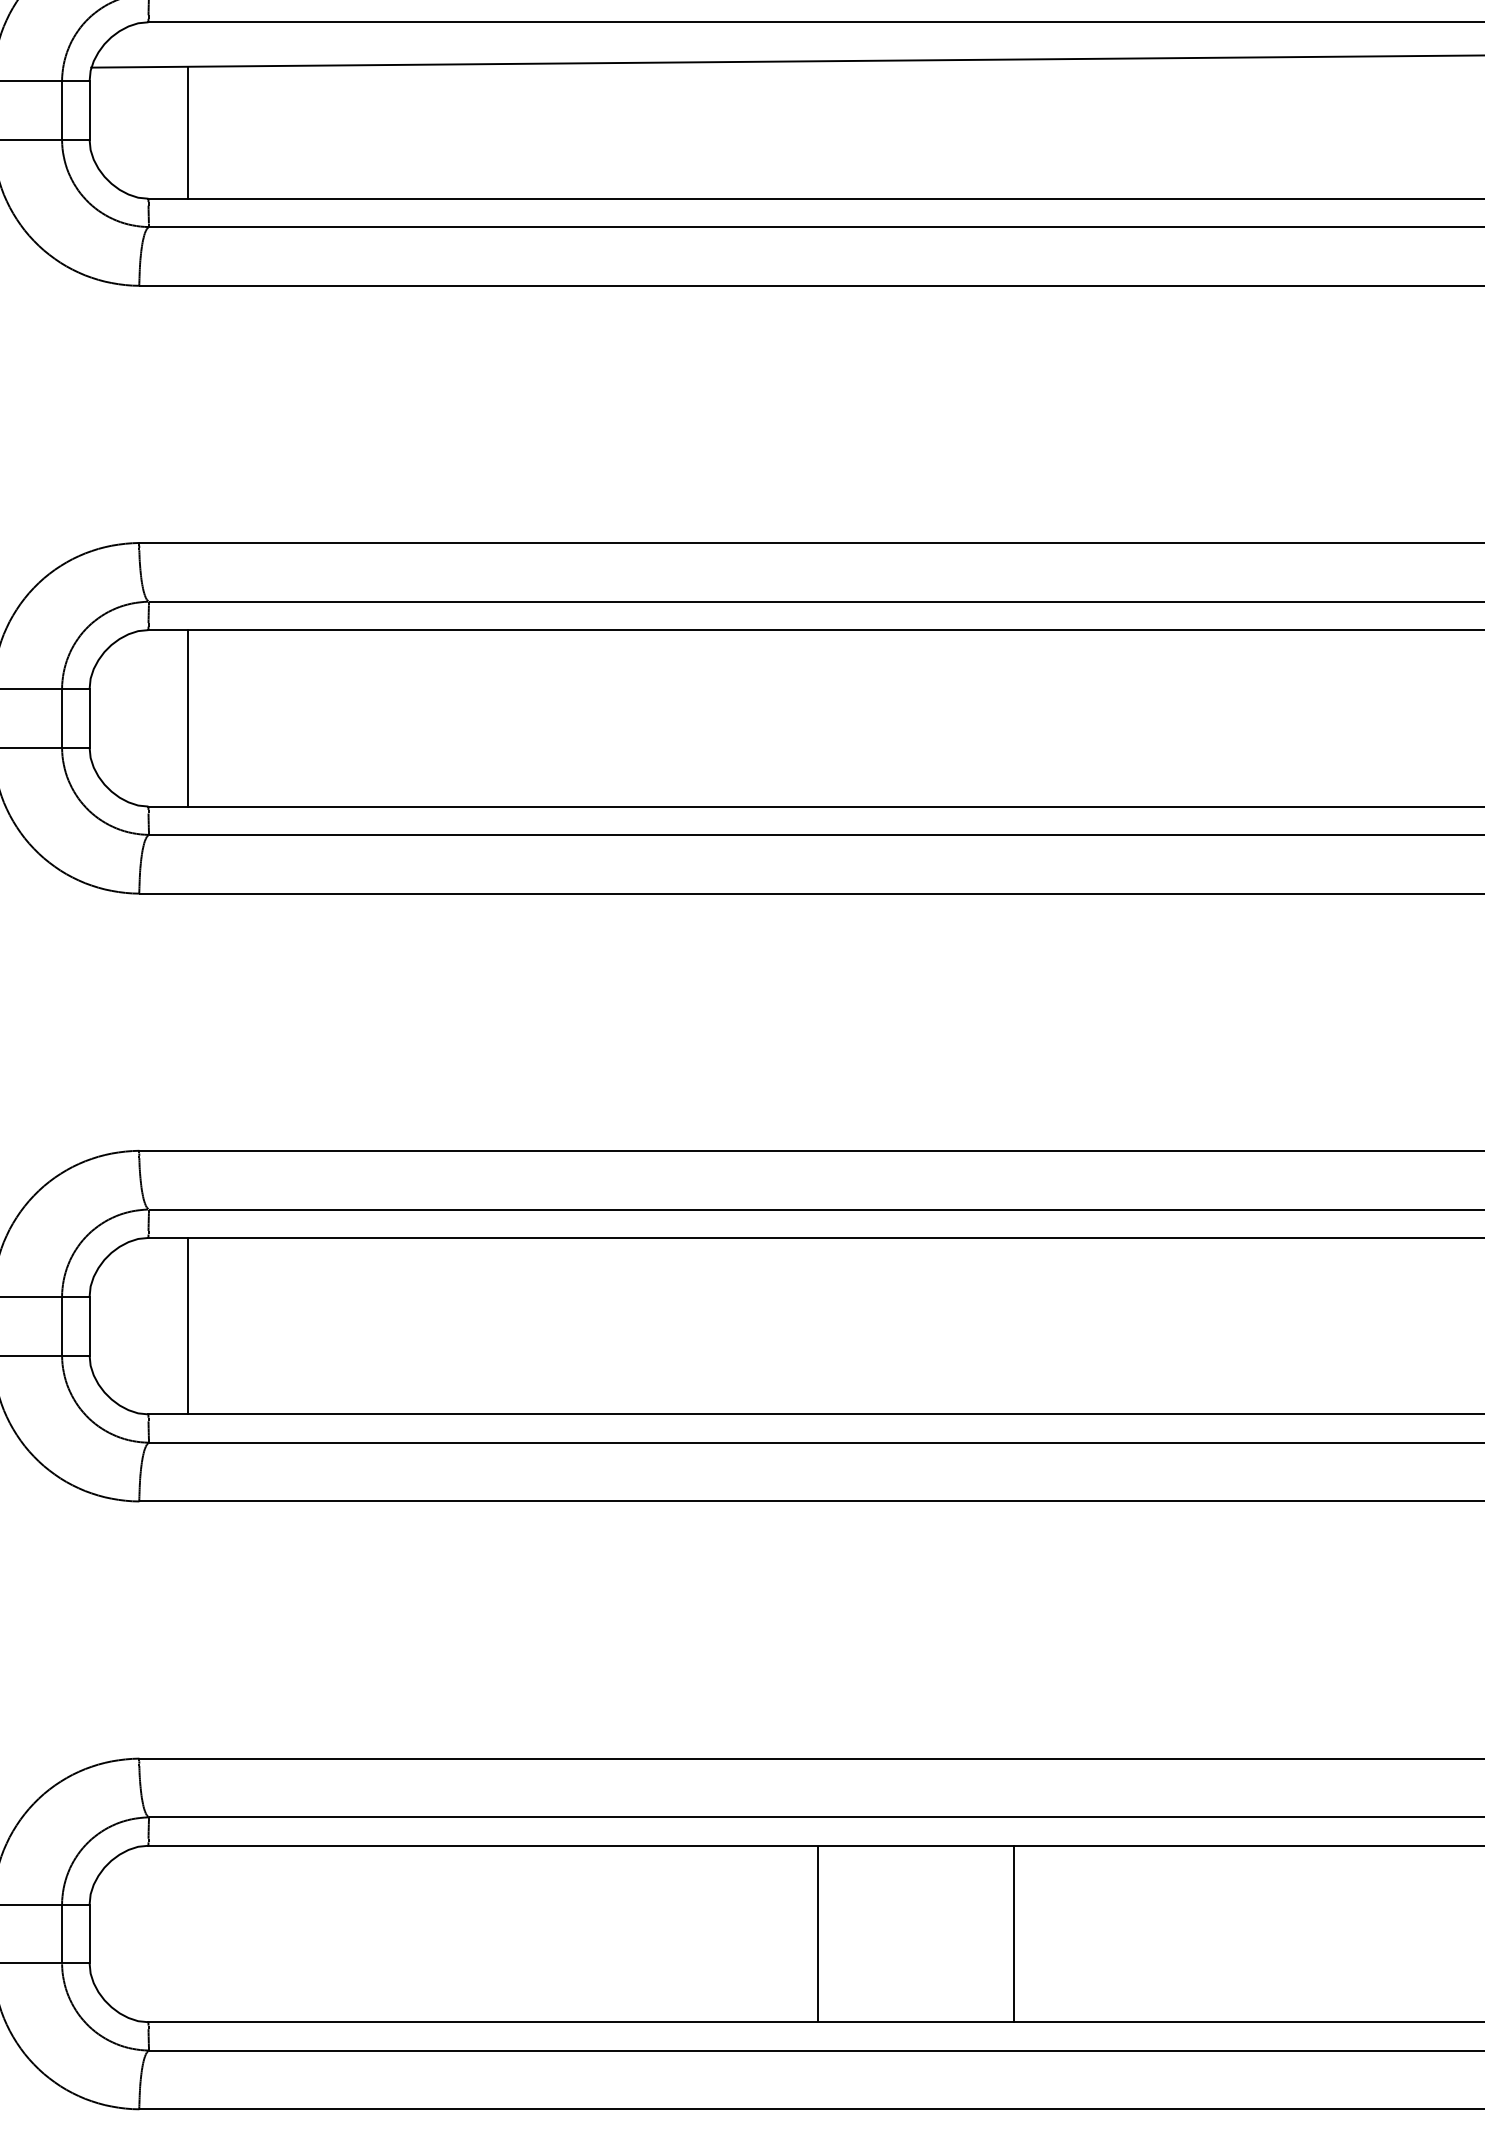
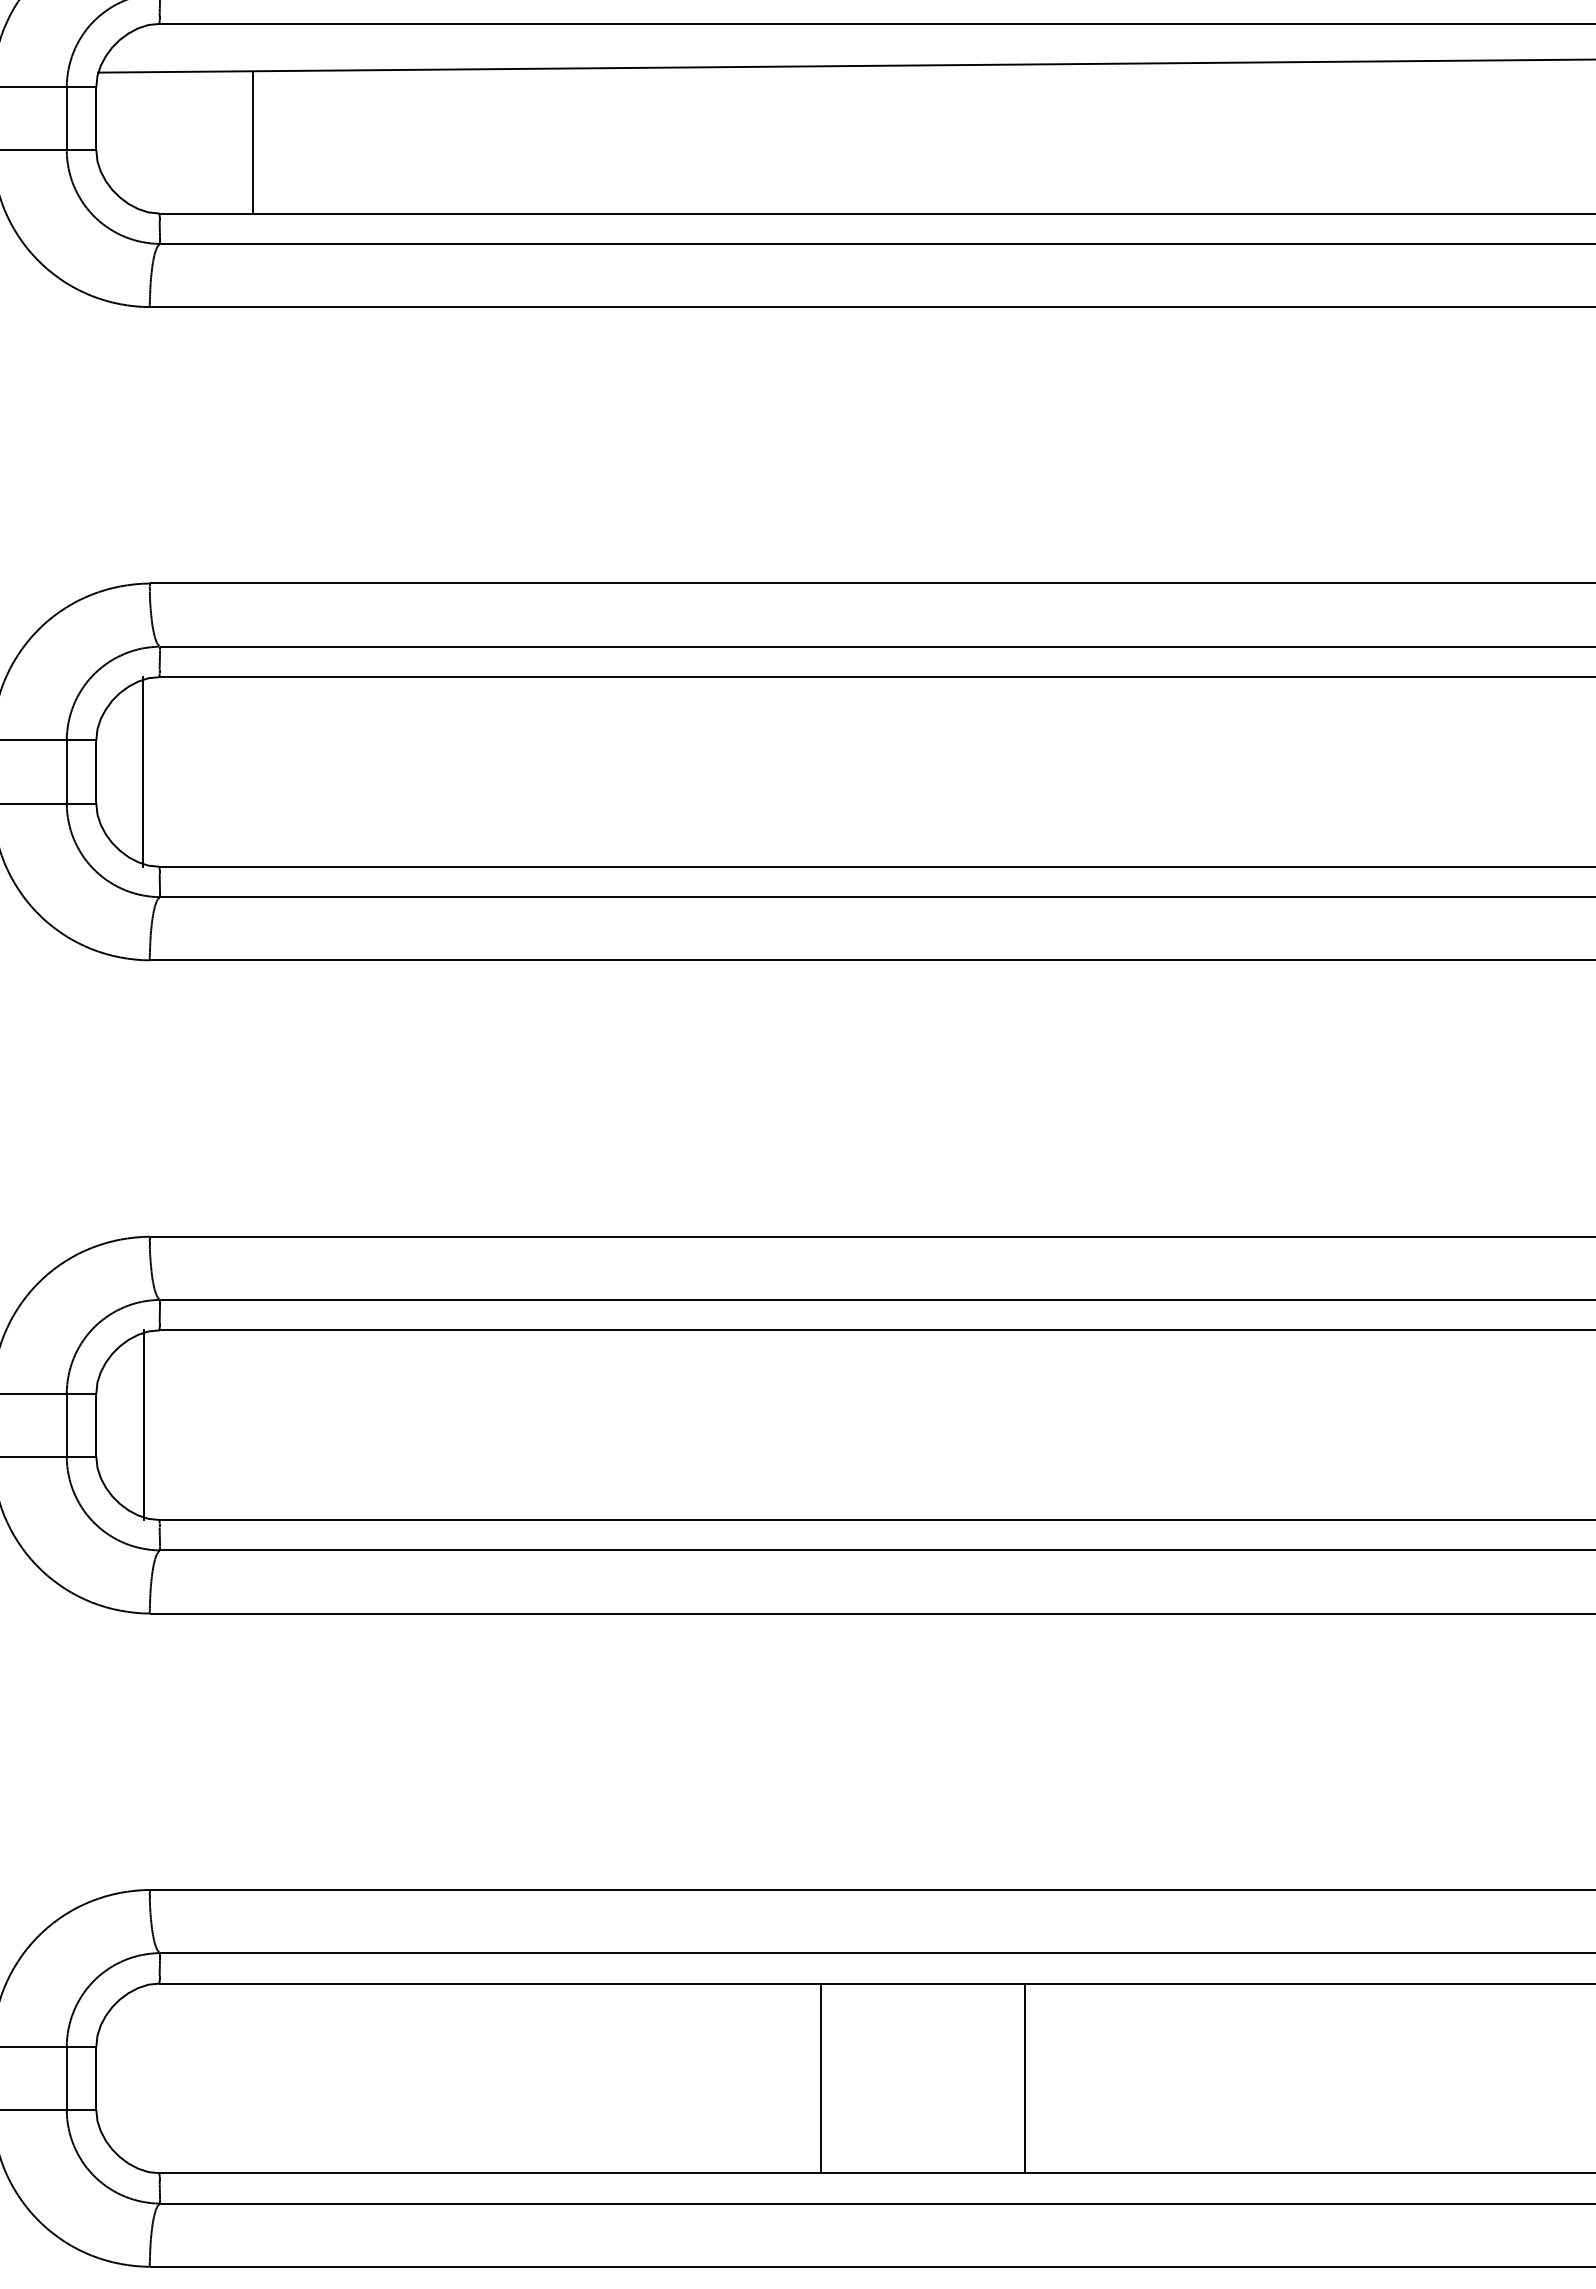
line: (187, 132) -> (252, 142), moved
line: (187, 717) -> (142, 771), moved
line: (187, 1326) -> (143, 1425), moved
line: (818, 1934) -> (820, 2078), moved
line: (1014, 1934) -> (1025, 2078), moved

